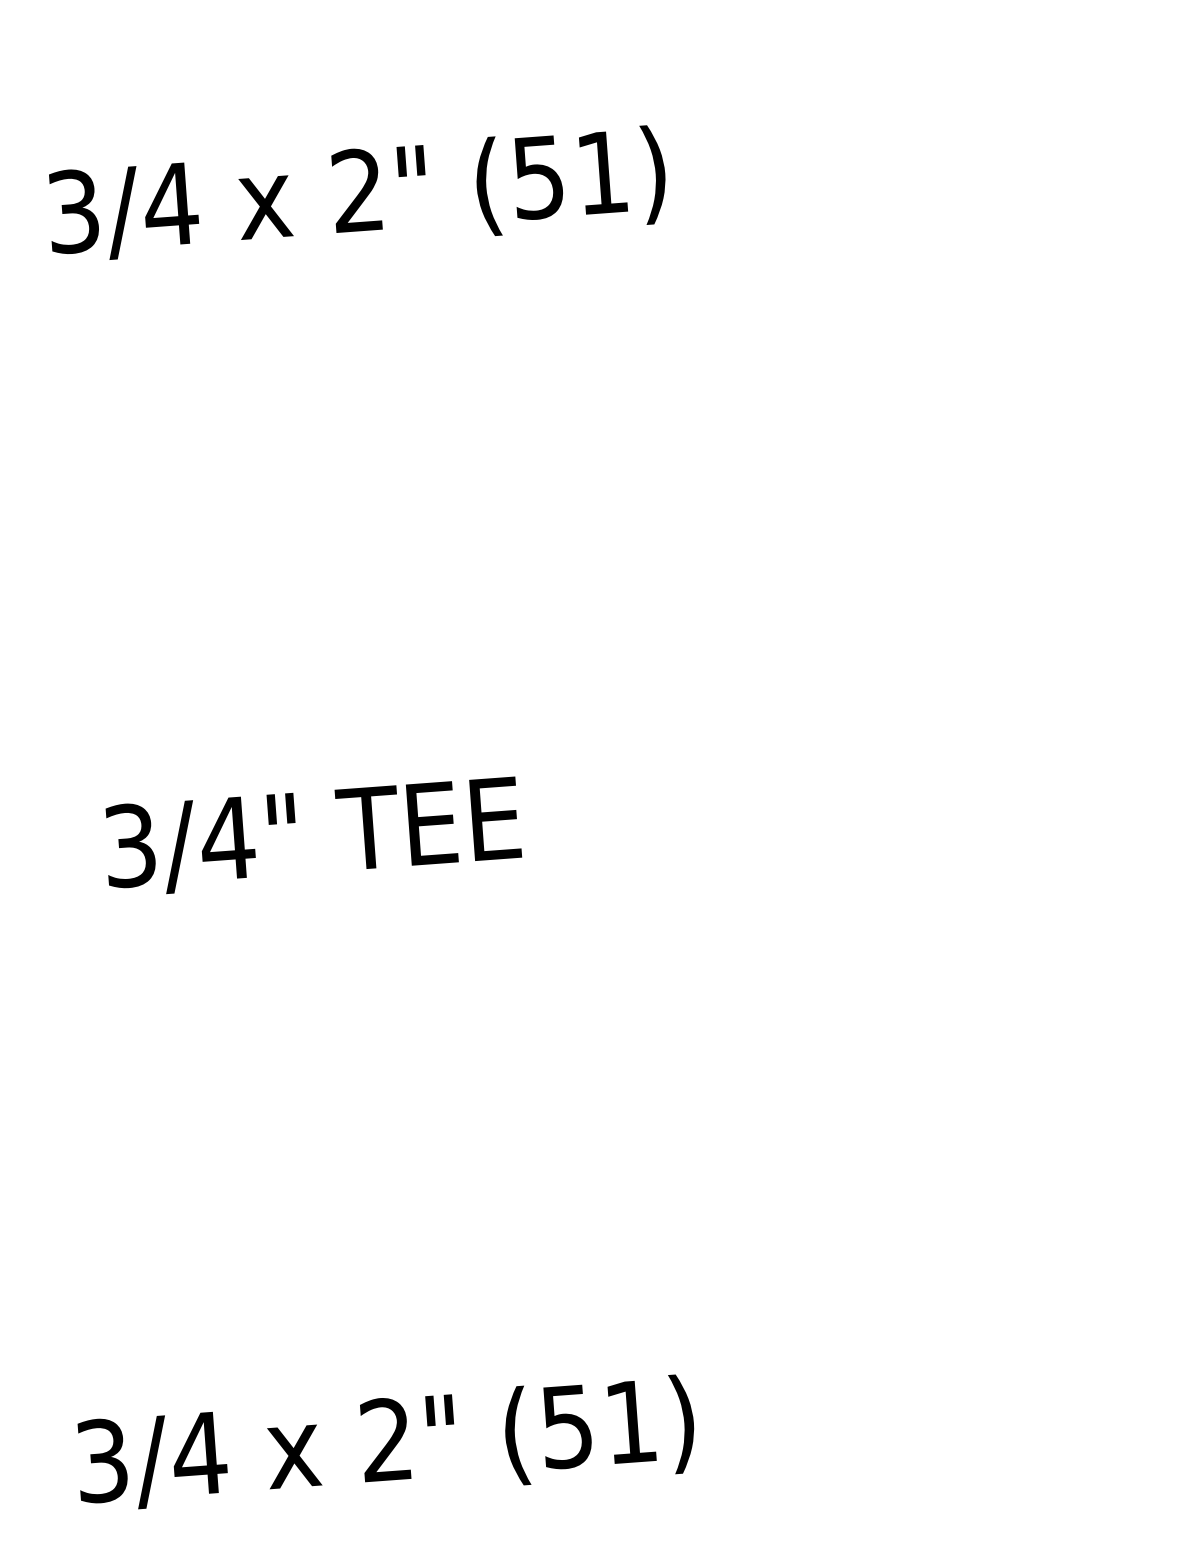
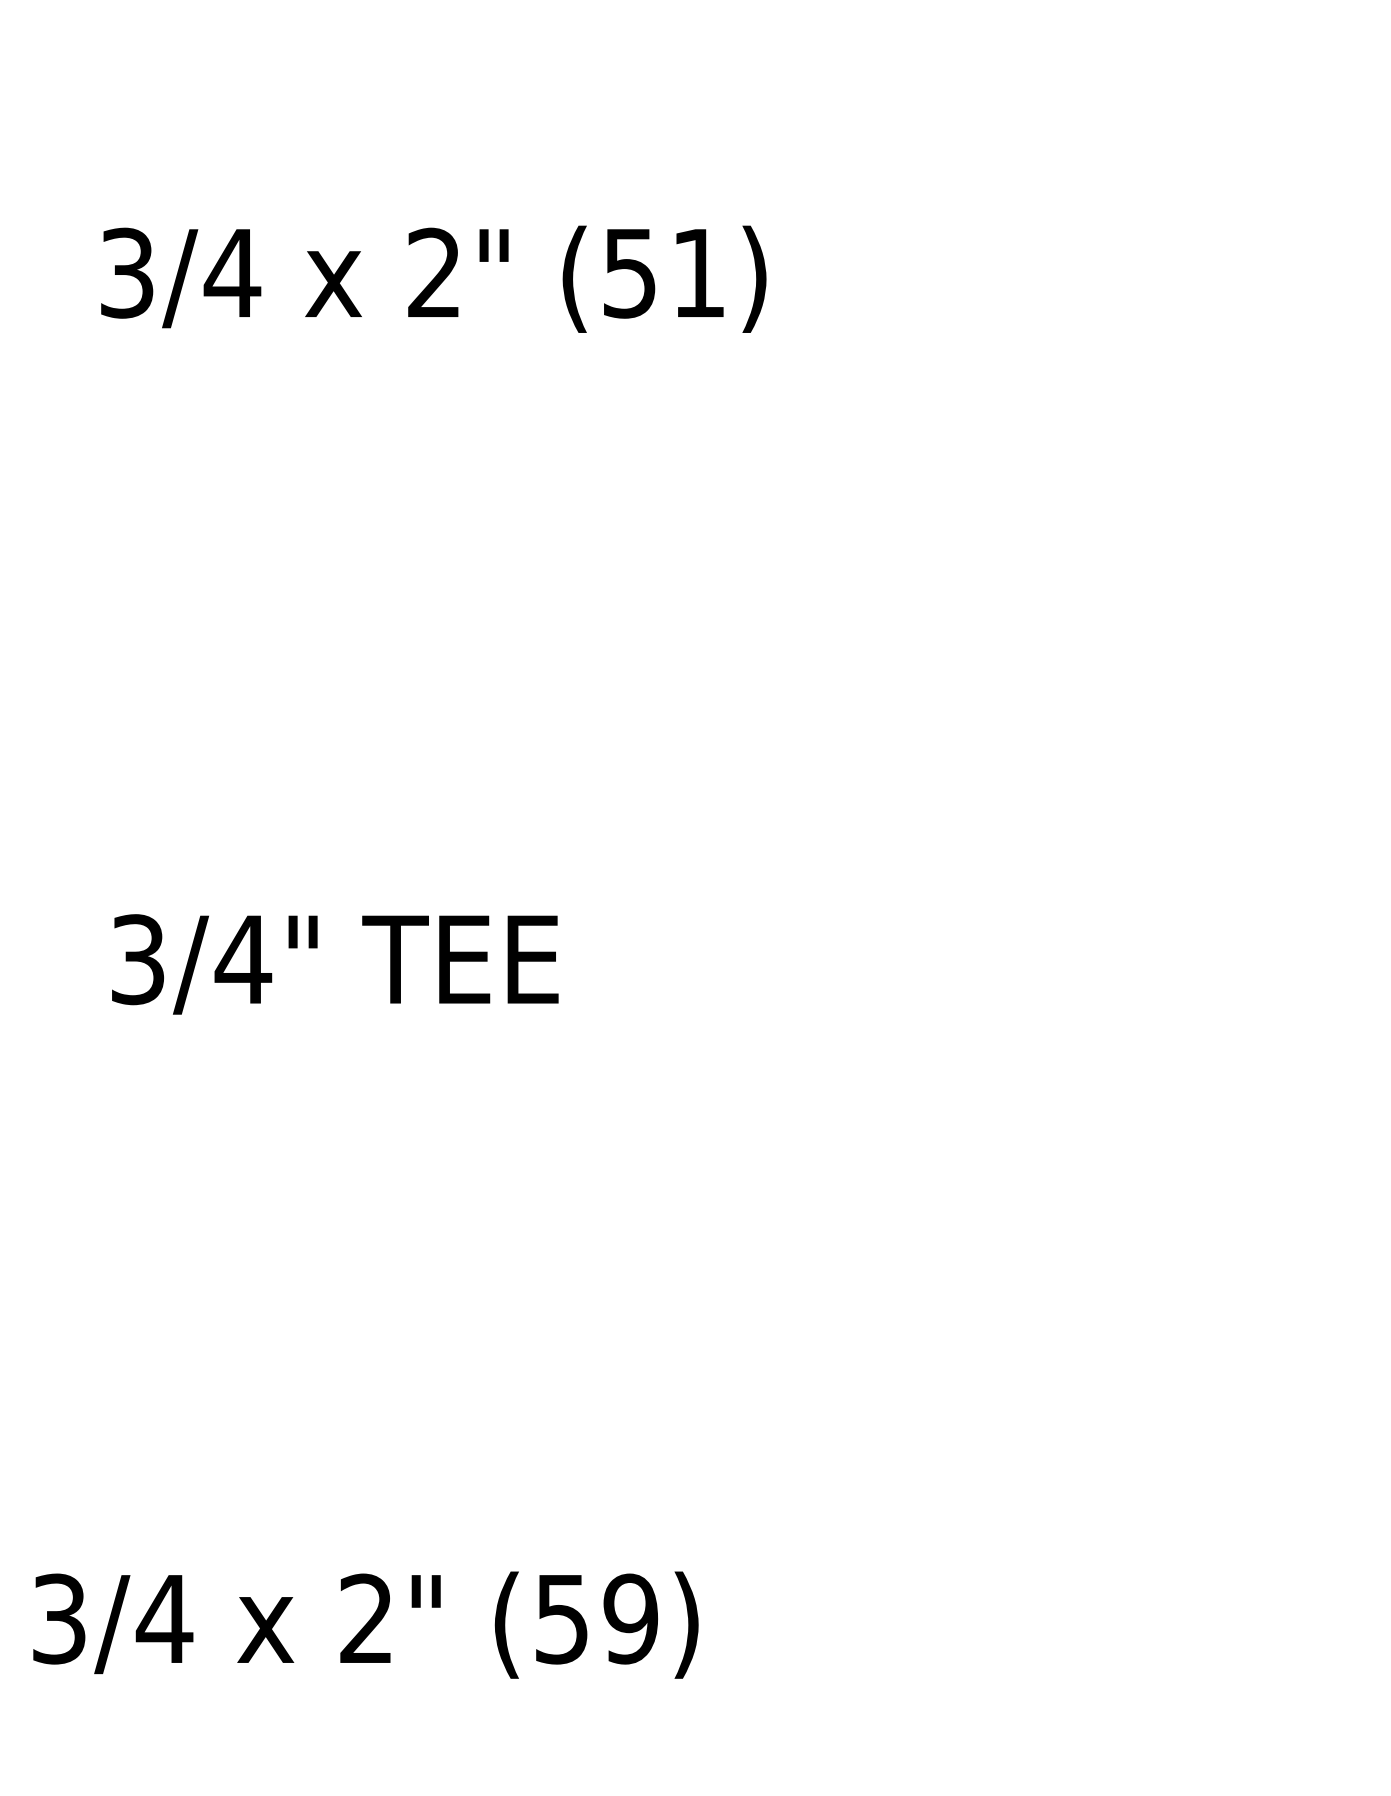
text: (630, 1421) -> (630, 1618), (51) -> (59)

